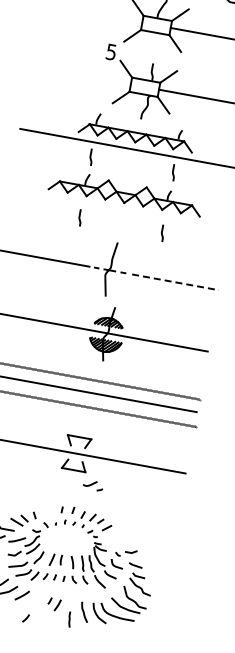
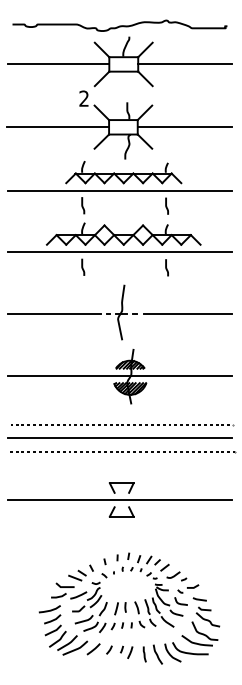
line: (92, 13) -> (58, 64), added
text: (110, 51) -> (83, 98), 5 -> 2
line: (81, 75) -> (58, 127), added
line: (119, 209) -> (120, 252), added
line: (175, 282) -> (188, 313), dashed -> solid
part: (92, 485) -> (176, 576), moved
line: (48, 511) -> (104, 561), added
curve: (26, 617) -> (109, 649), moved
line: (69, 619) -> (144, 654), moved

